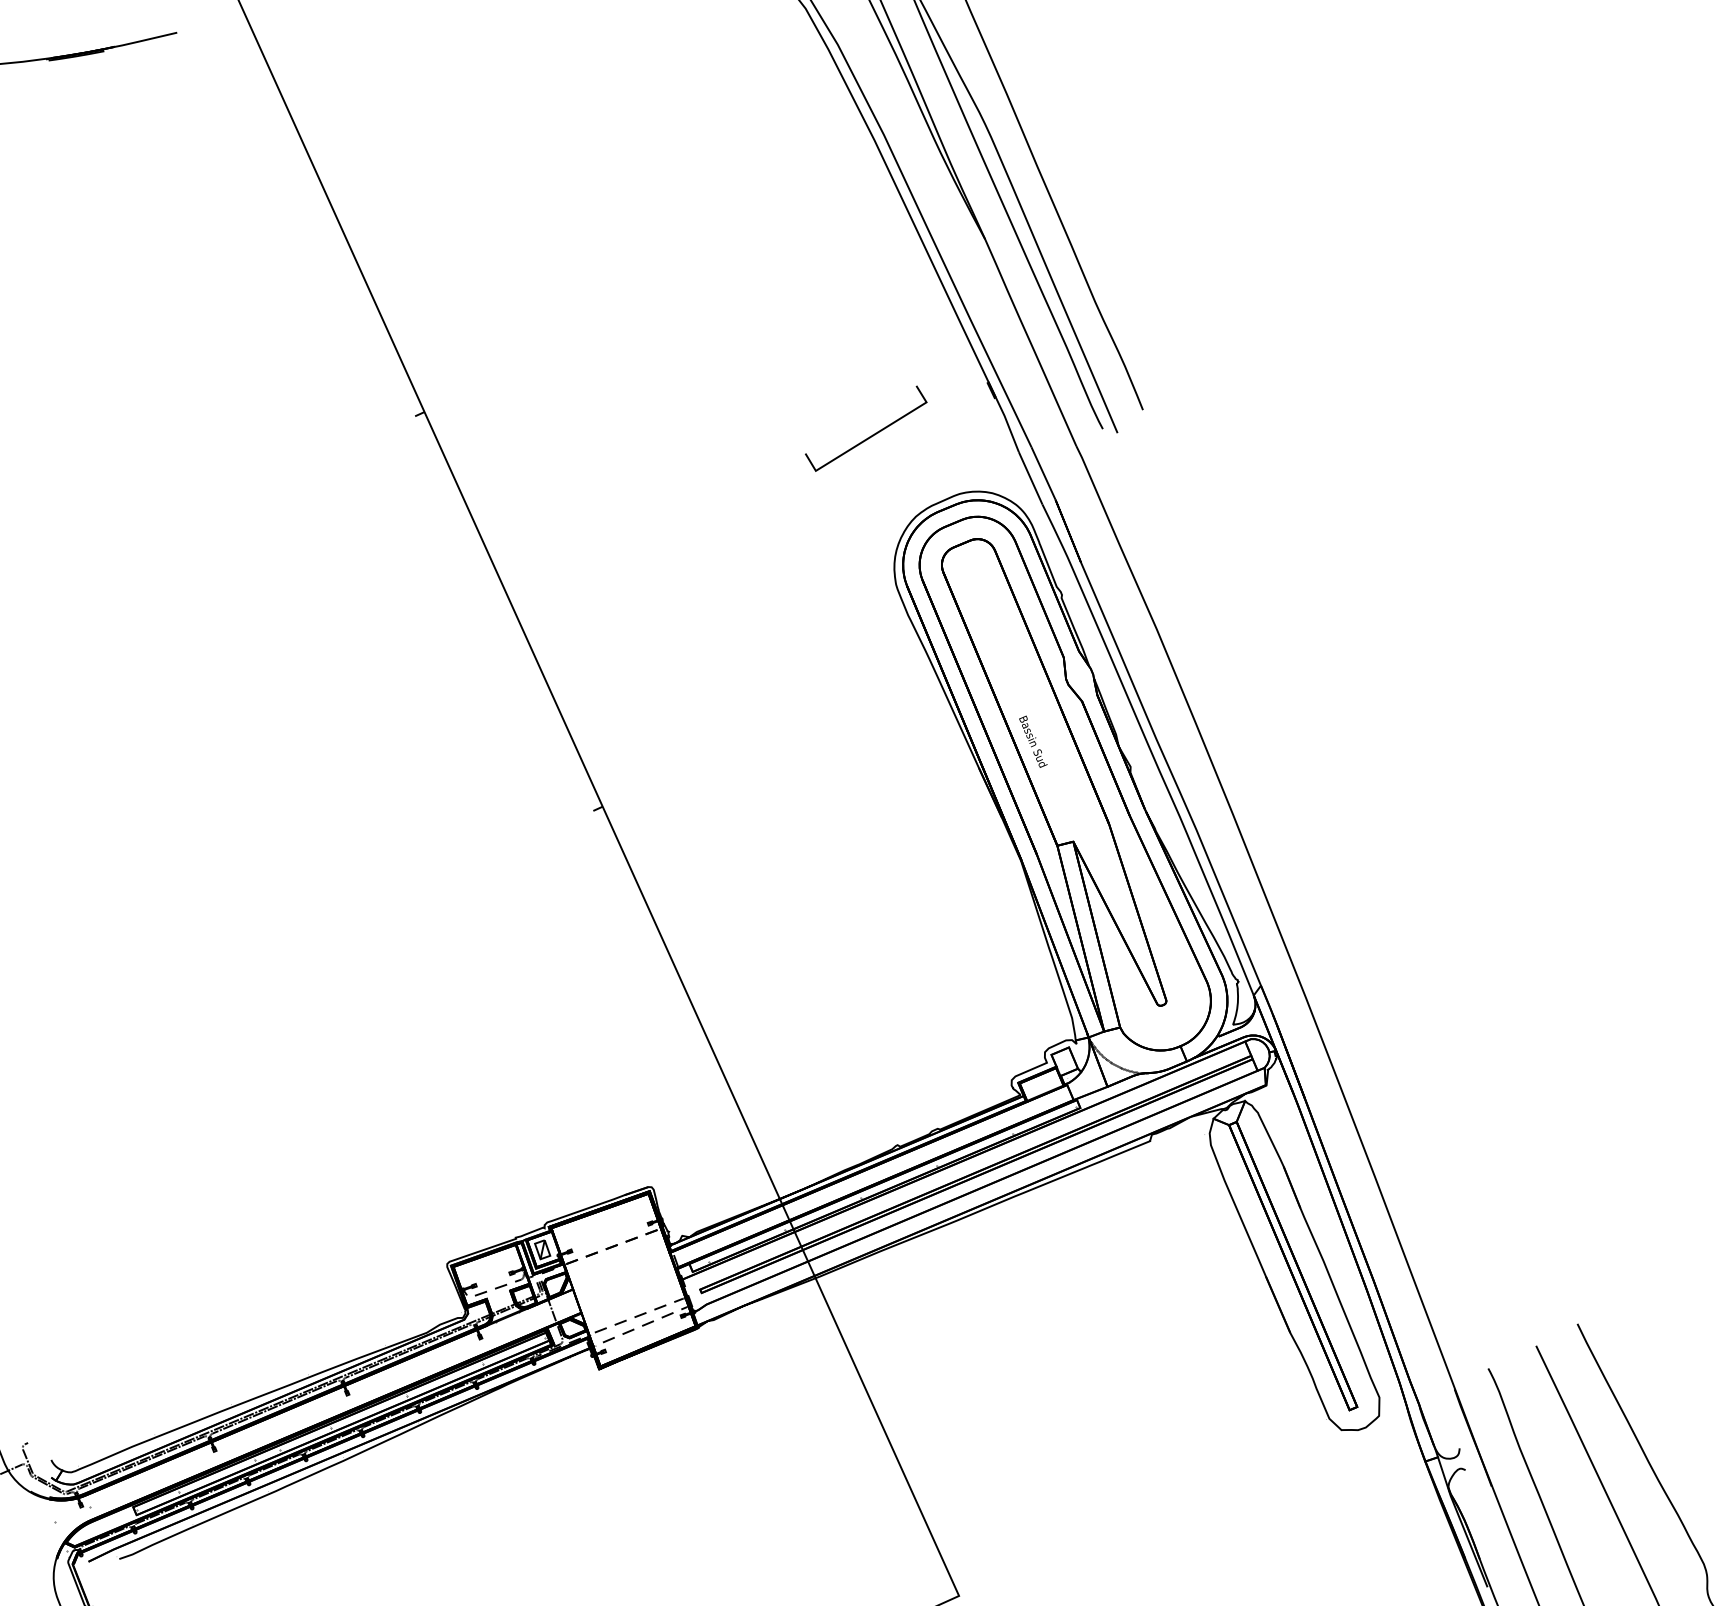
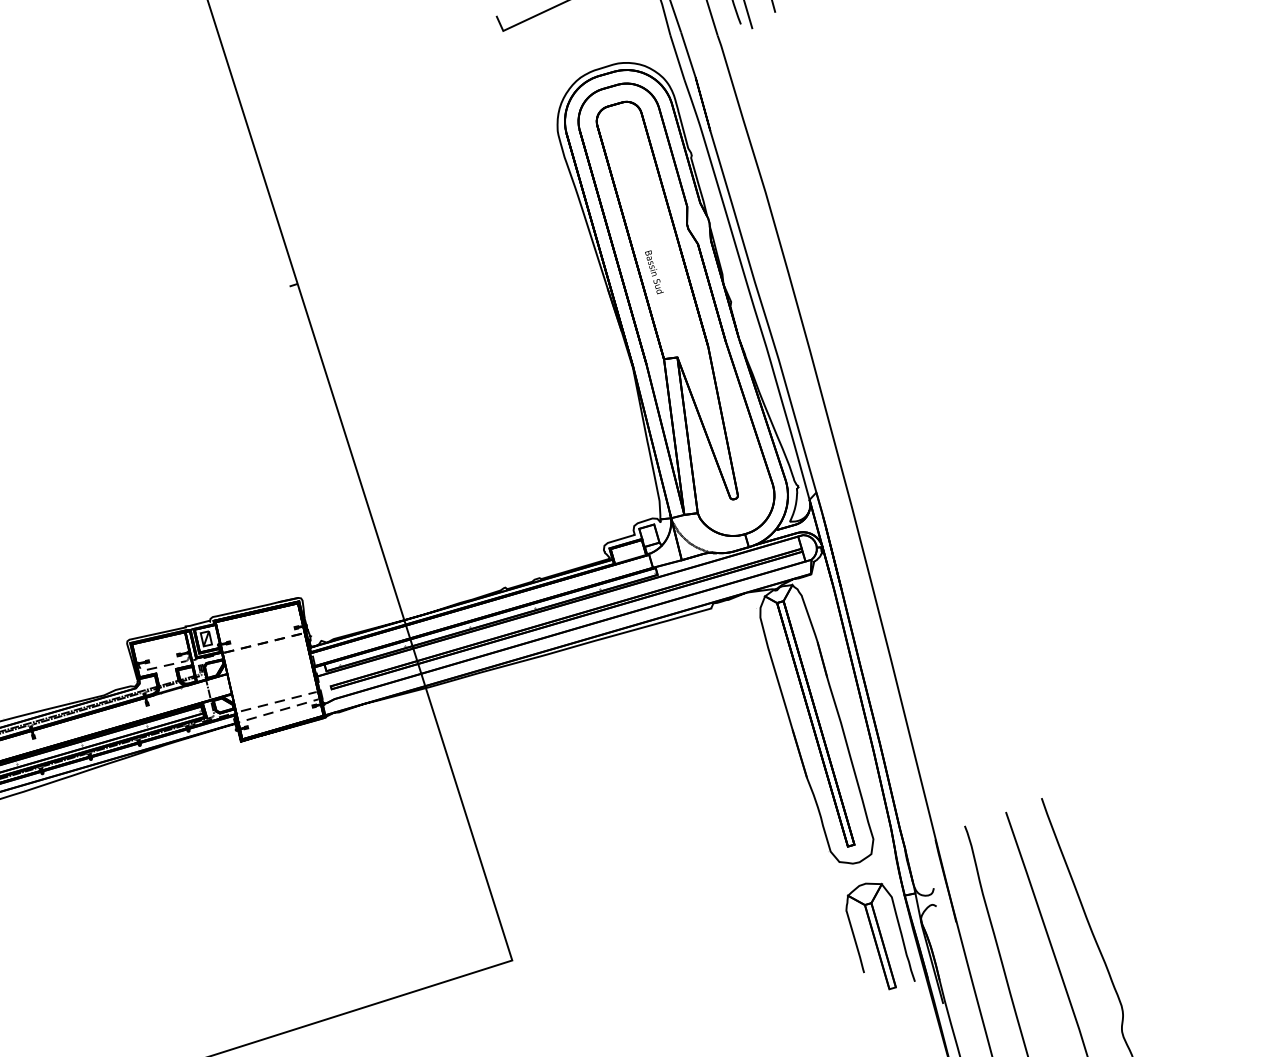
part: (1402, 1513) -> (881, 935), added

